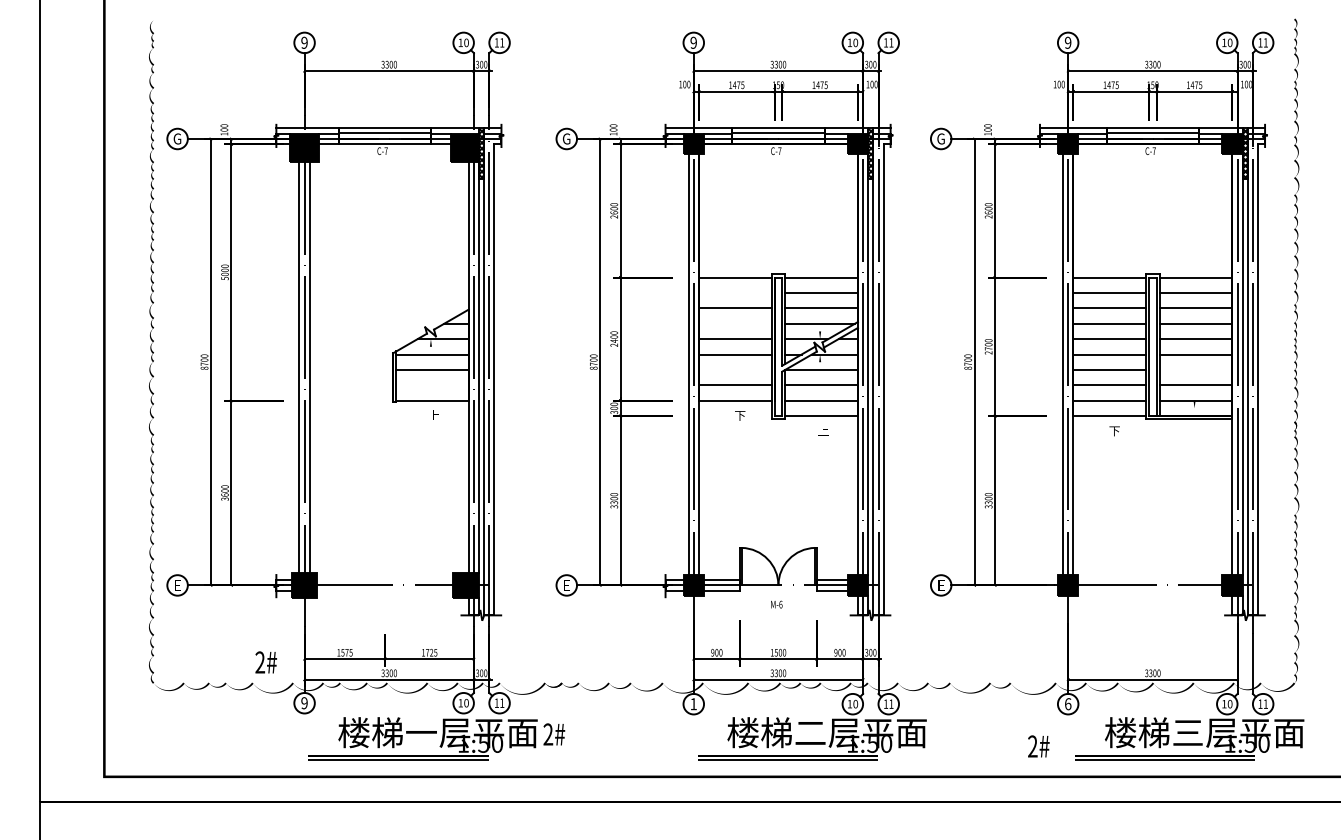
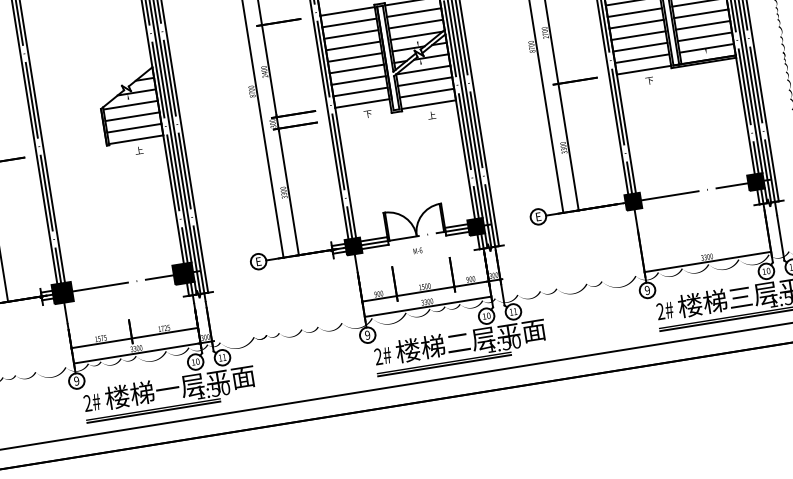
line: (734, 292) -> (348, 22), added
line: (734, 323) -> (352, 45), added
line: (734, 369) -> (358, 80), added
line: (1195, 369) -> (702, 25), added
line: (432, 385) -> (134, 128), added
text: (265, 662) -> (91, 402), moved
text: (693, 704) -> (367, 335), 1 -> 9
text: (1067, 704) -> (647, 290), 6 -> 9
text: (554, 734) -> (383, 356), moved
text: (1038, 746) -> (664, 310), moved

